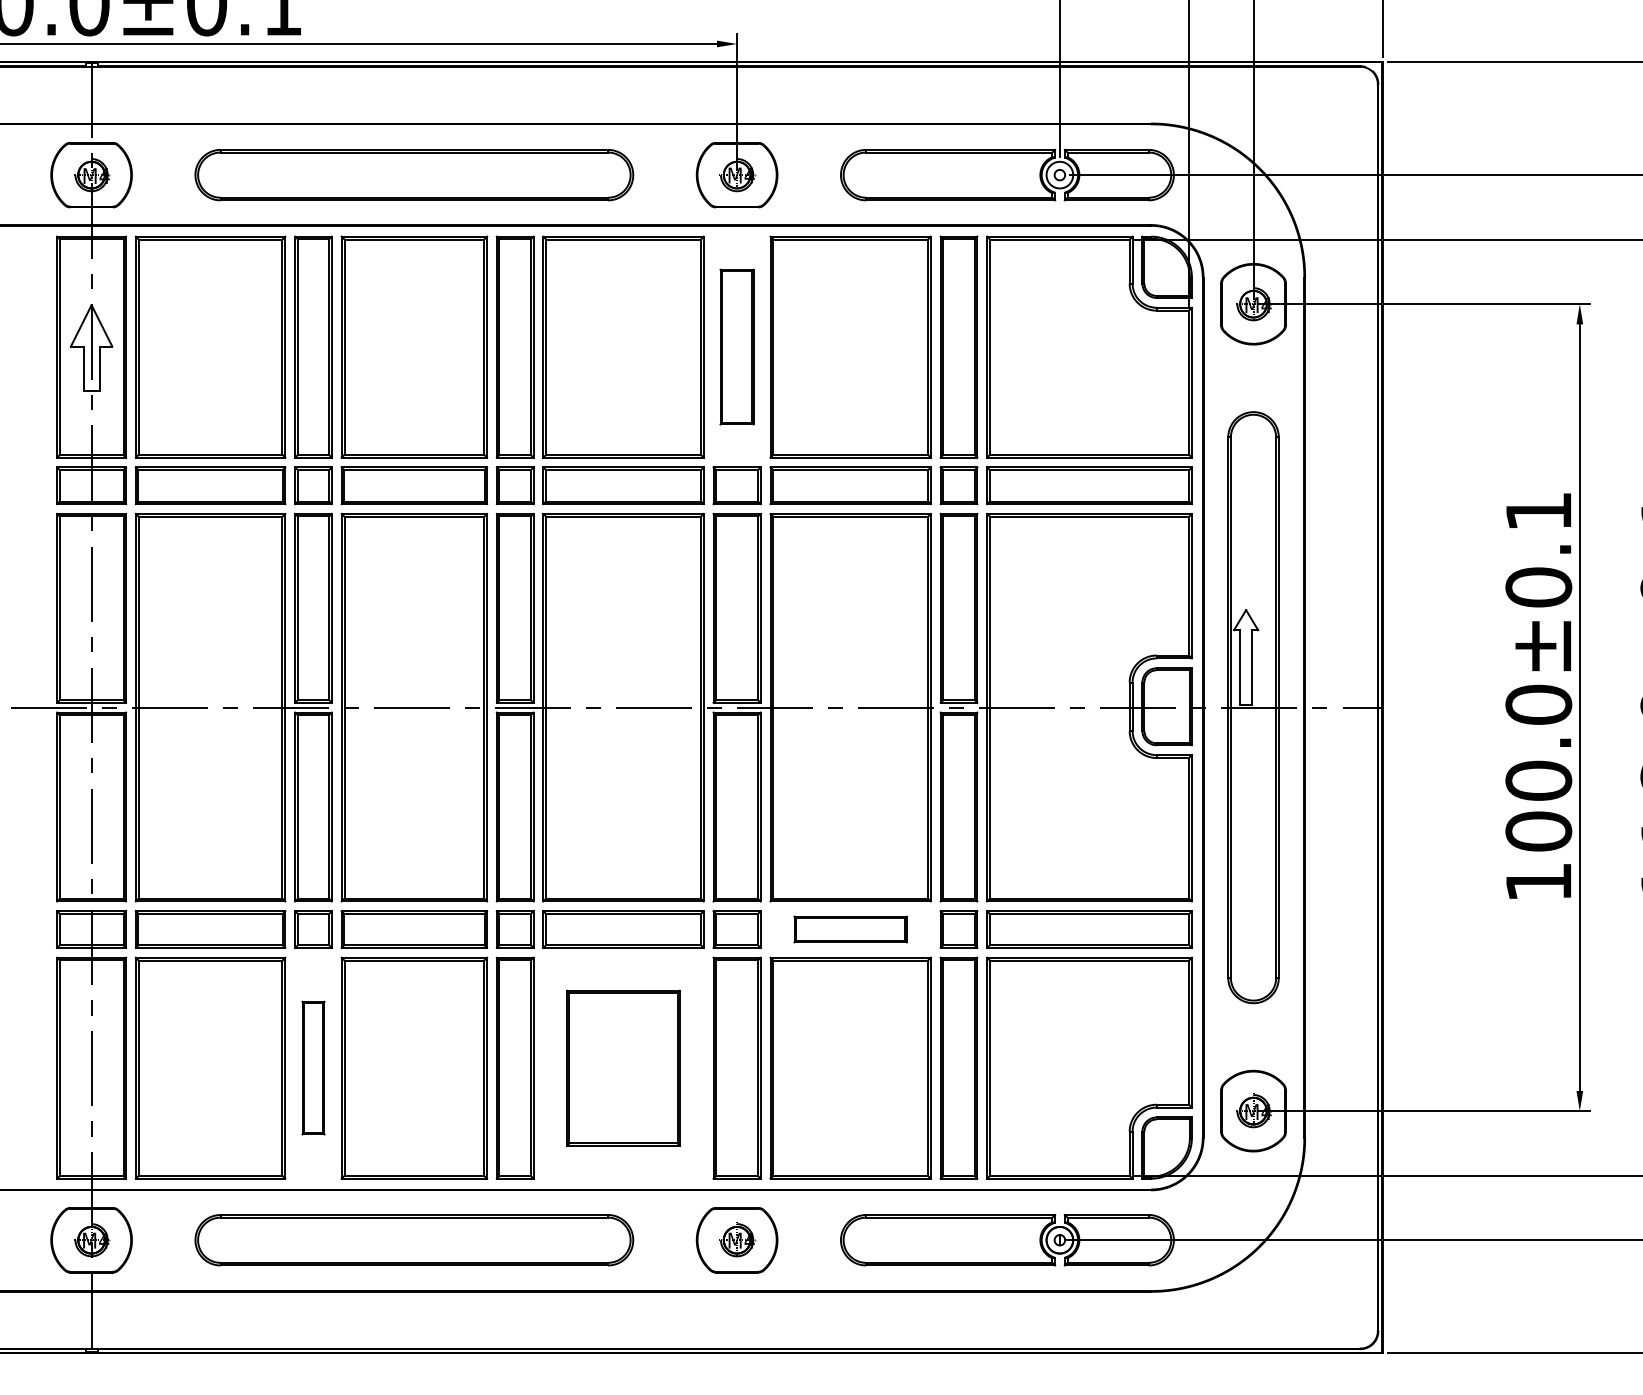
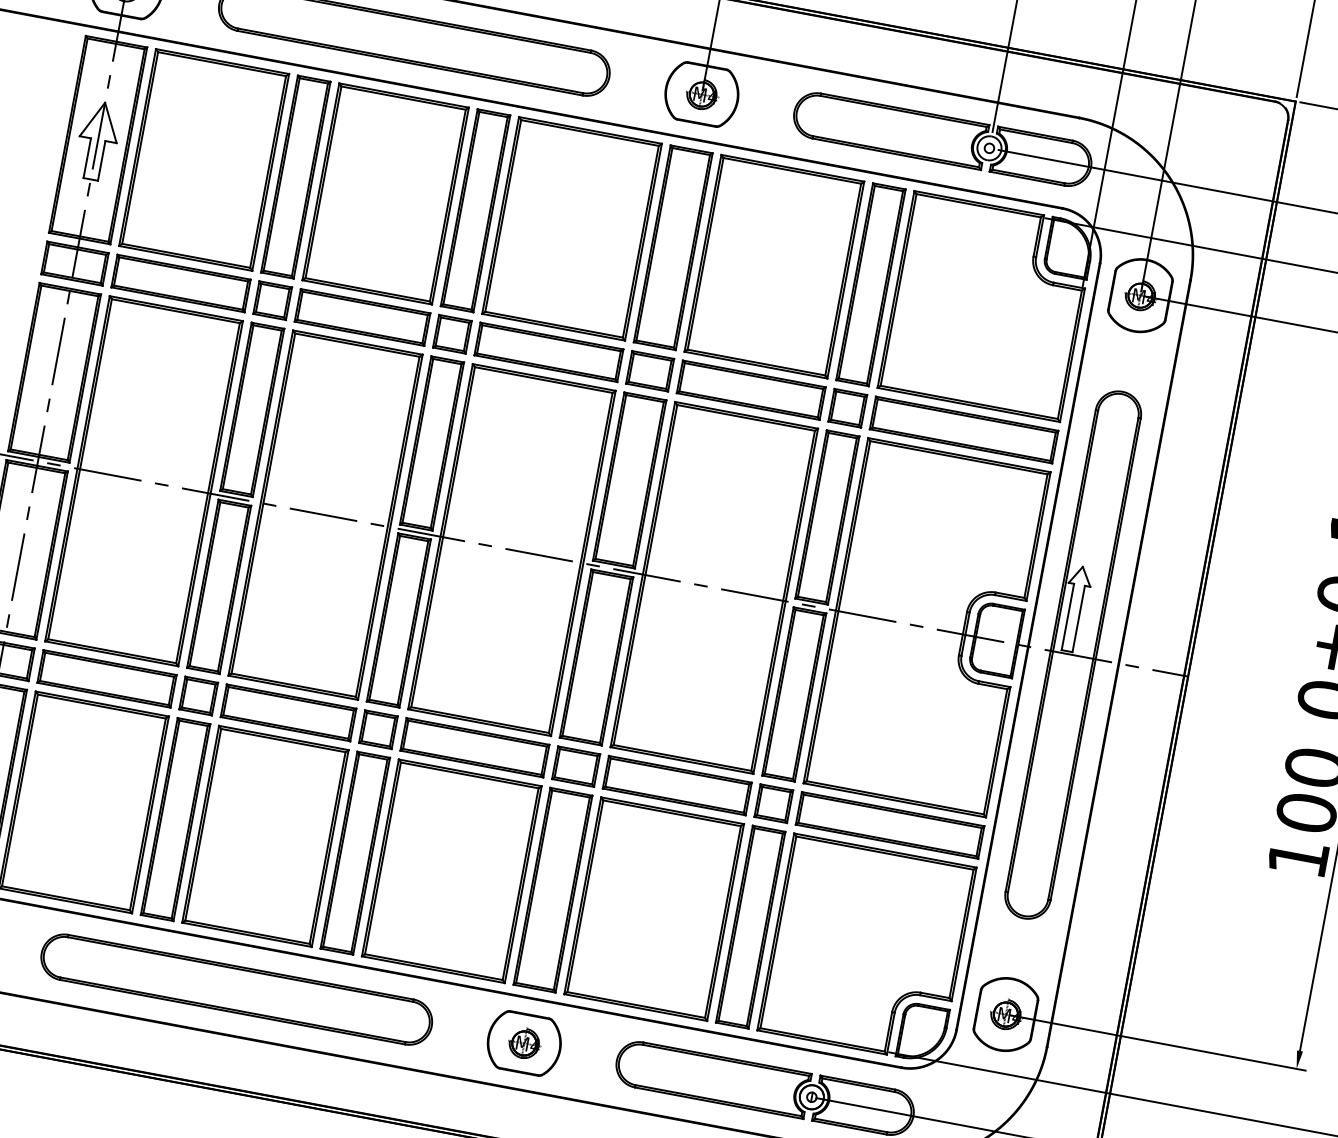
part: (736, 346) -> (672, 247), size x1.43
part: (850, 929) -> (677, 785), size x1.43
part: (313, 1067) -> (175, 818), size x1.67
part: (623, 1067) -> (451, 870), size x1.43

